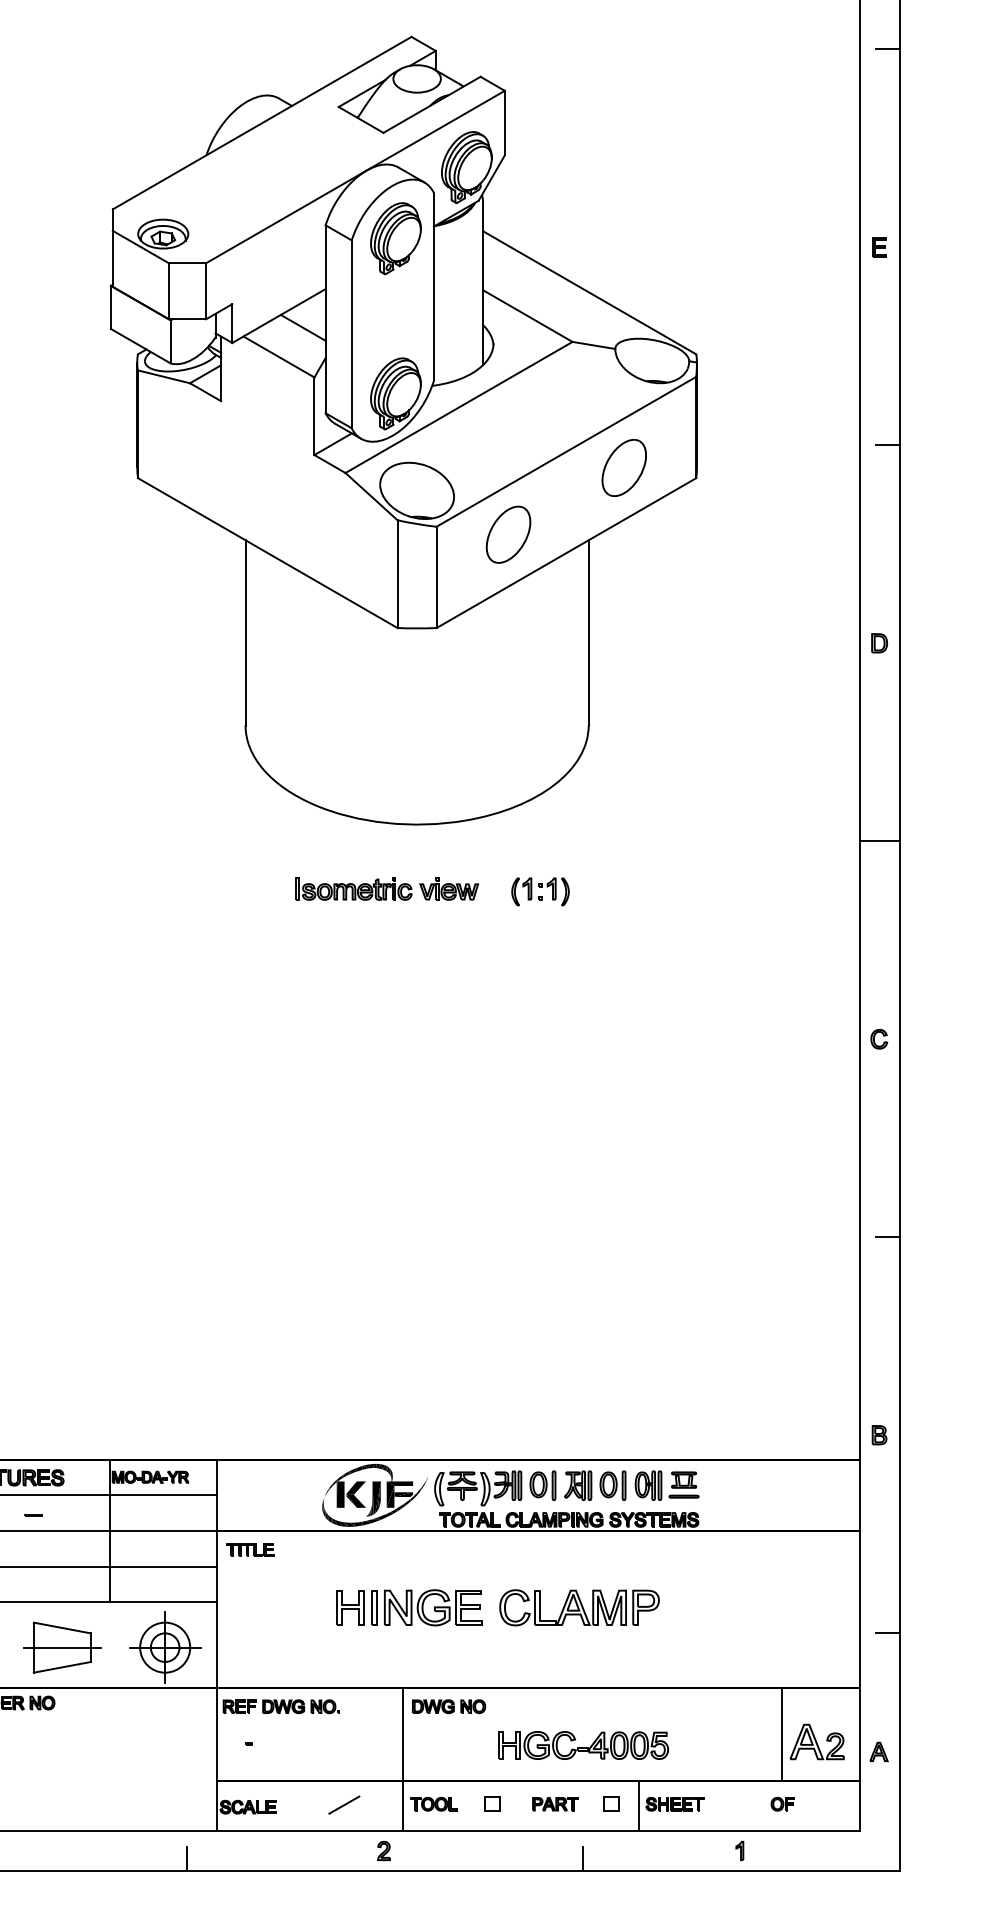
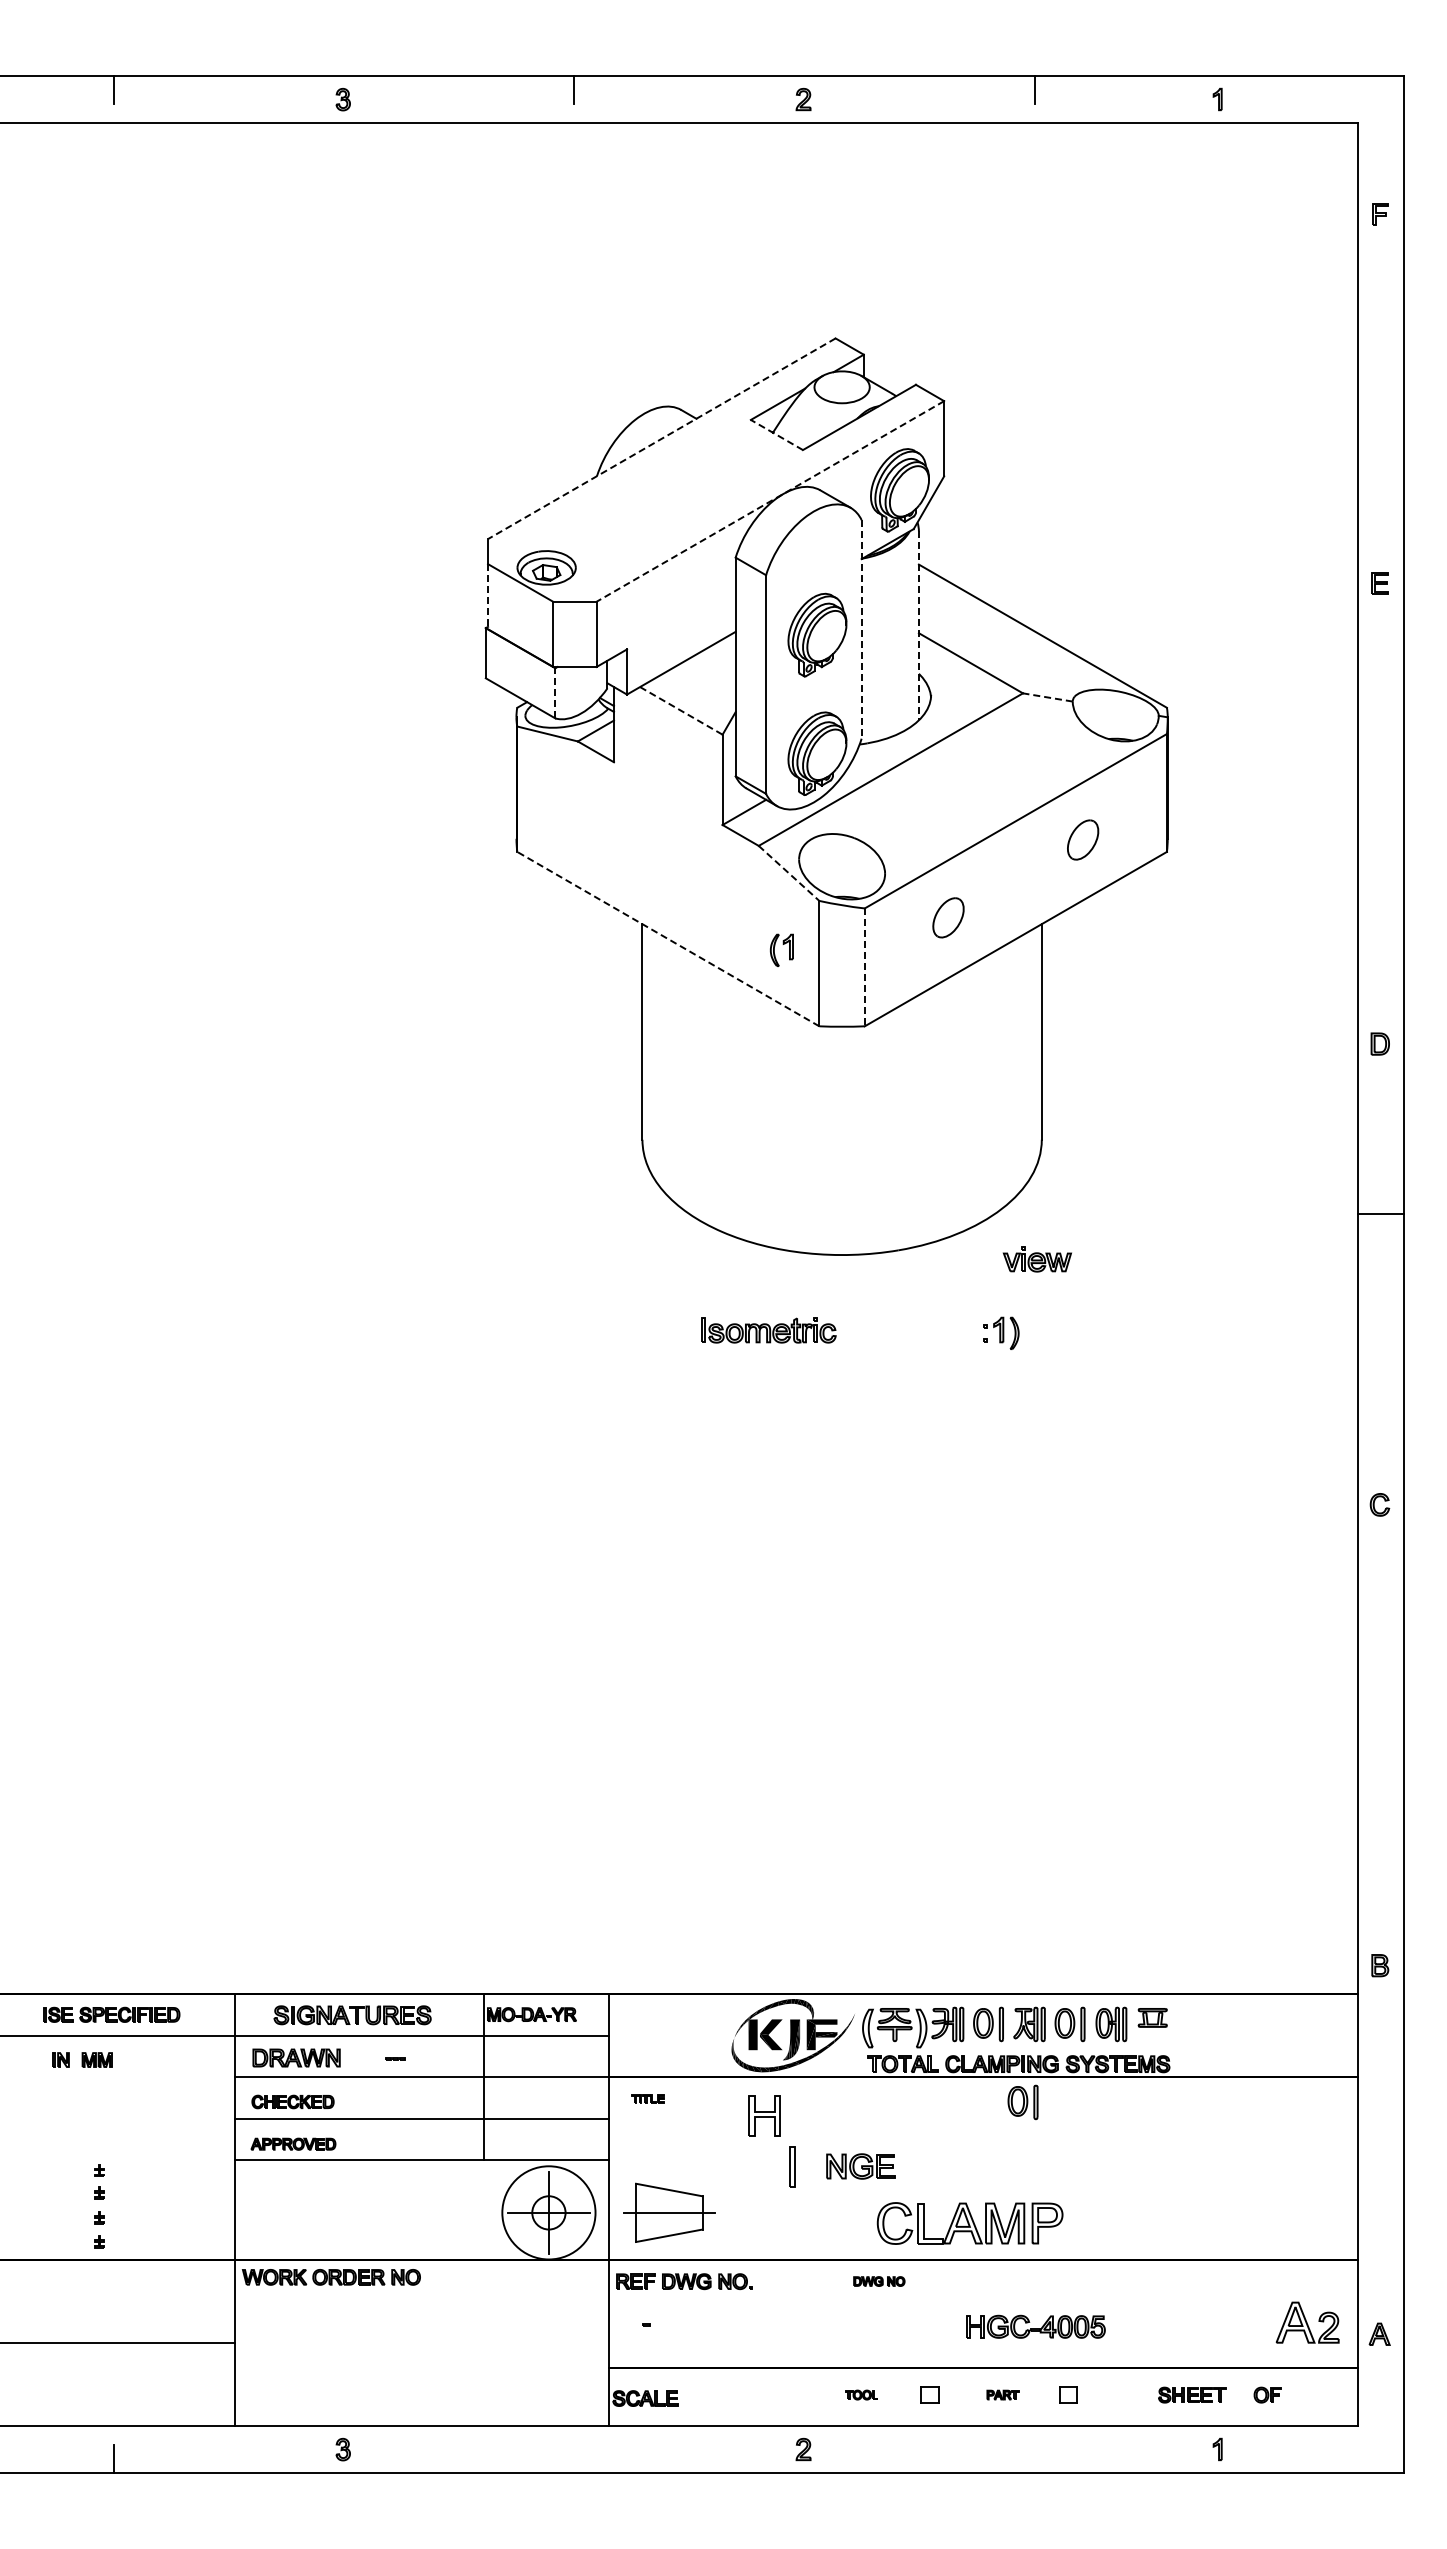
line: (887, 49) -> (1389, 352), removed
line: (360, 119) -> (776, 434), solid -> dashed
line: (261, 122) -> (661, 438), solid -> dashed
line: (355, 177) -> (770, 501), solid -> dashed
part: (395, 238) -> (817, 634), moved
line: (113, 258) -> (488, 596), solid -> dashed
line: (482, 284) -> (918, 626), solid -> dashed
line: (433, 287) -> (861, 629), solid -> dashed
line: (303, 327) -> (709, 676), removed
line: (170, 341) -> (555, 692), solid -> dashed
line: (593, 345) -> (1047, 697), solid -> dashed
line: (279, 356) -> (681, 710), solid -> dashed
line: (887, 445) -> (1389, 813), removed
part: (623, 467) -> (1082, 839), size x0.6
line: (371, 496) -> (789, 873), solid -> dashed
part: (508, 534) -> (948, 917), size x0.6
line: (267, 552) -> (667, 938), solid -> dashed
line: (436, 577) -> (864, 967), solid -> dashed
line: (879, 841) -> (1380, 1214), moved
part: (448, 889) -> (1036, 1259), moved
part: (521, 891) -> (781, 949), moved
line: (887, 1237) -> (1389, 1735), removed
line: (683, 1496) -> (1152, 2037), removed
part: (249, 1549) -> (647, 2098), size x0.6
part: (572, 1552) -> (1022, 2102), added
part: (350, 1607) -> (764, 2115), moved
part: (432, 1607) -> (860, 2166), size x0.6
part: (579, 1607) -> (969, 2223), moved
line: (887, 1633) -> (1389, 2196), removed
part: (62, 1647) -> (669, 2212), moved
circle: (164, 1647) -> (548, 2212), size x1.6
part: (449, 1706) -> (879, 2281), size x0.6
line: (781, 1734) -> (1266, 2314), removed
part: (584, 1745) -> (1036, 2326), size x0.7
line: (402, 1759) -> (825, 2343), removed
part: (433, 1803) -> (861, 2394), size x0.6
part: (554, 1803) -> (1002, 2394), size x0.6
part: (675, 1803) -> (1192, 2394), moved
line: (344, 1805) -> (757, 2396), removed
line: (638, 1806) -> (1099, 2397), removed
line: (187, 1858) -> (574, 2458), removed
line: (583, 1858) -> (1035, 2458), removed

